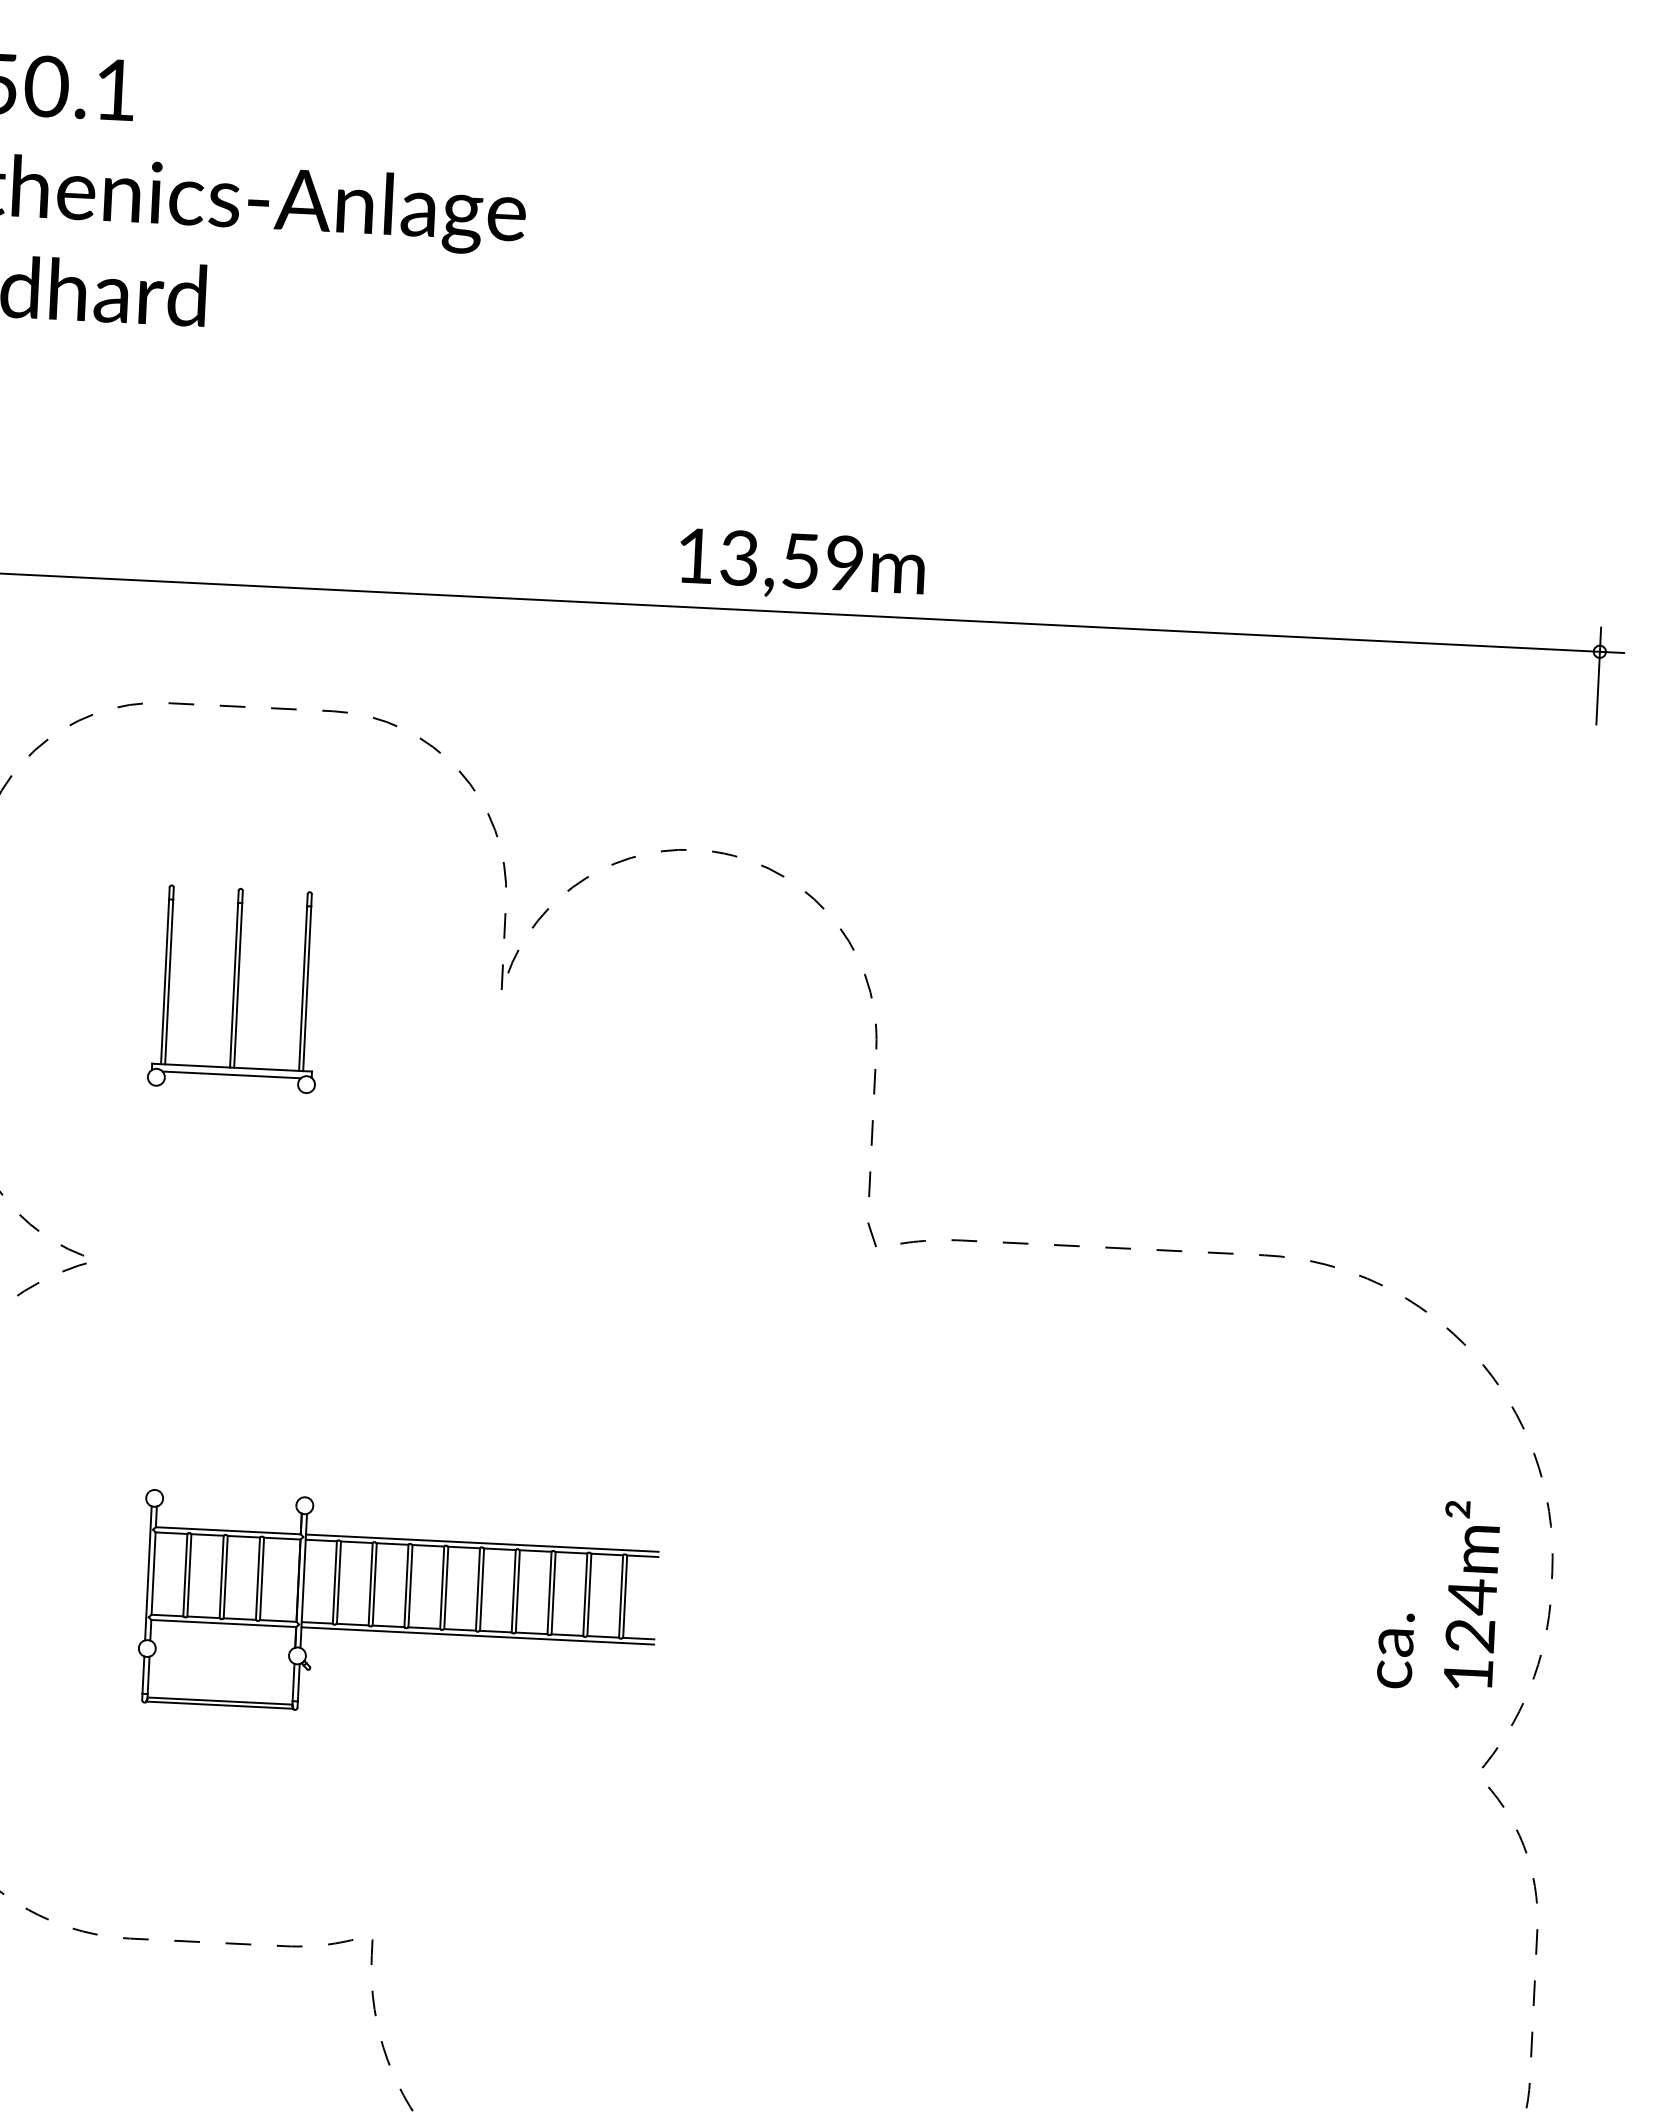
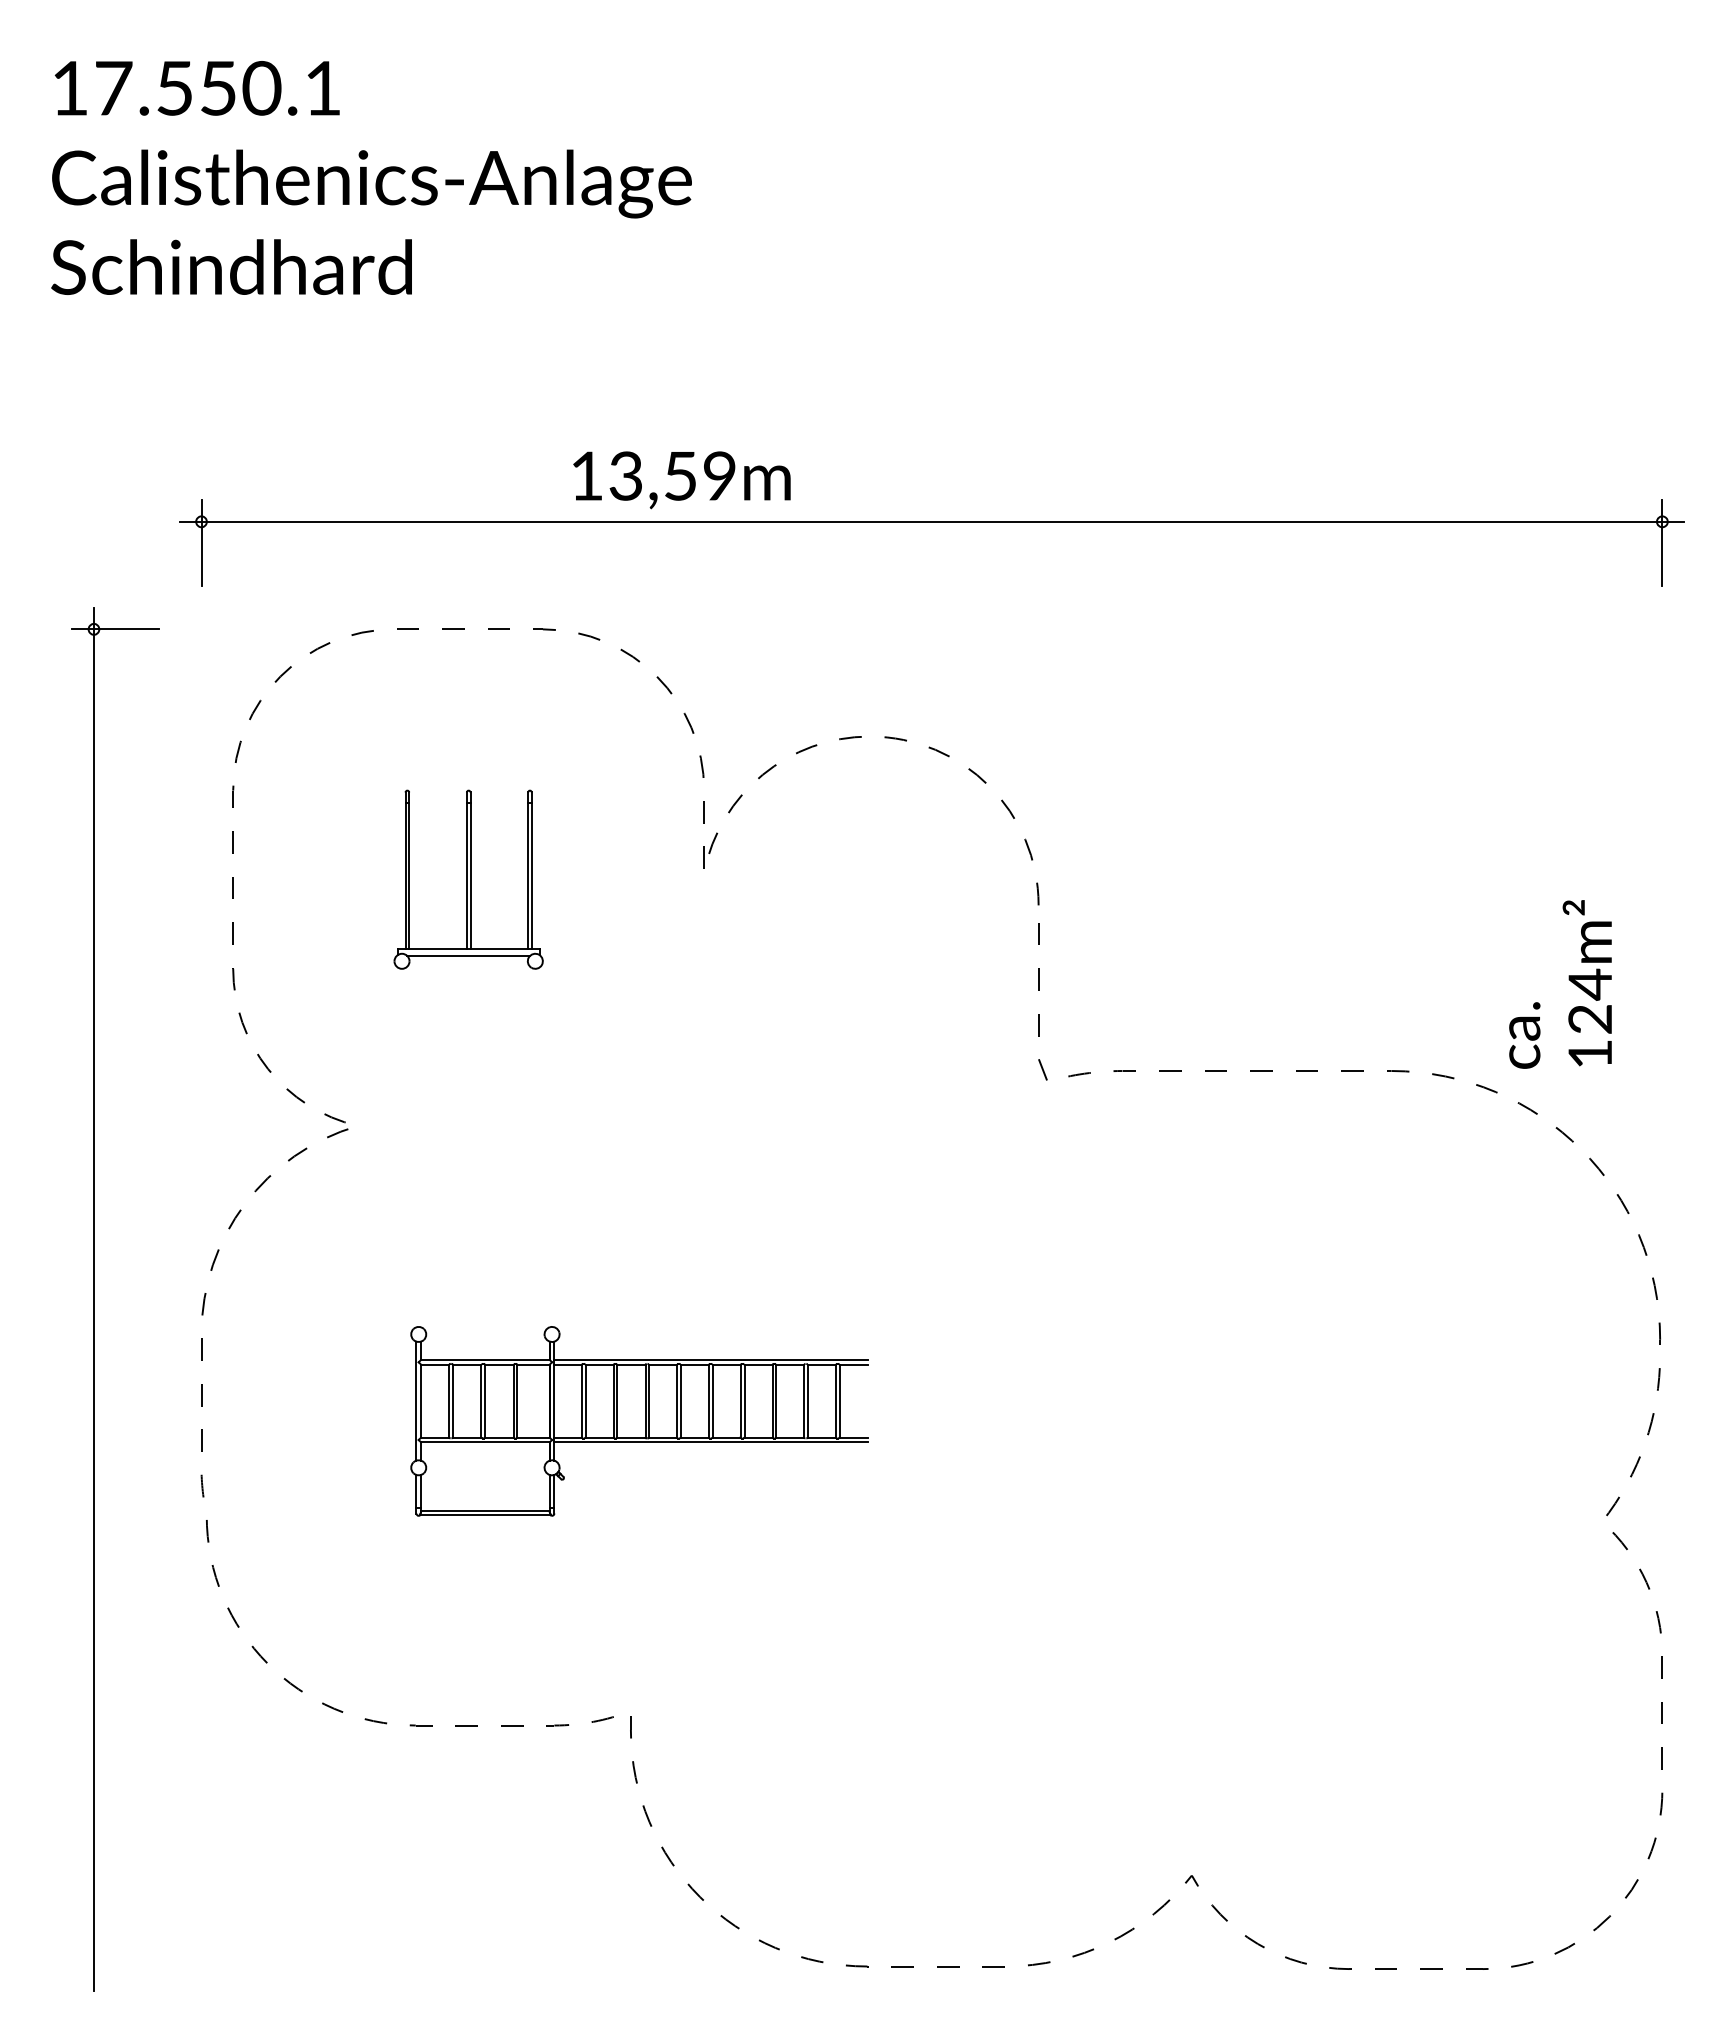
text: (801, 566) -> (681, 480), moved
text: (1438, 1595) -> (1560, 984), moved

